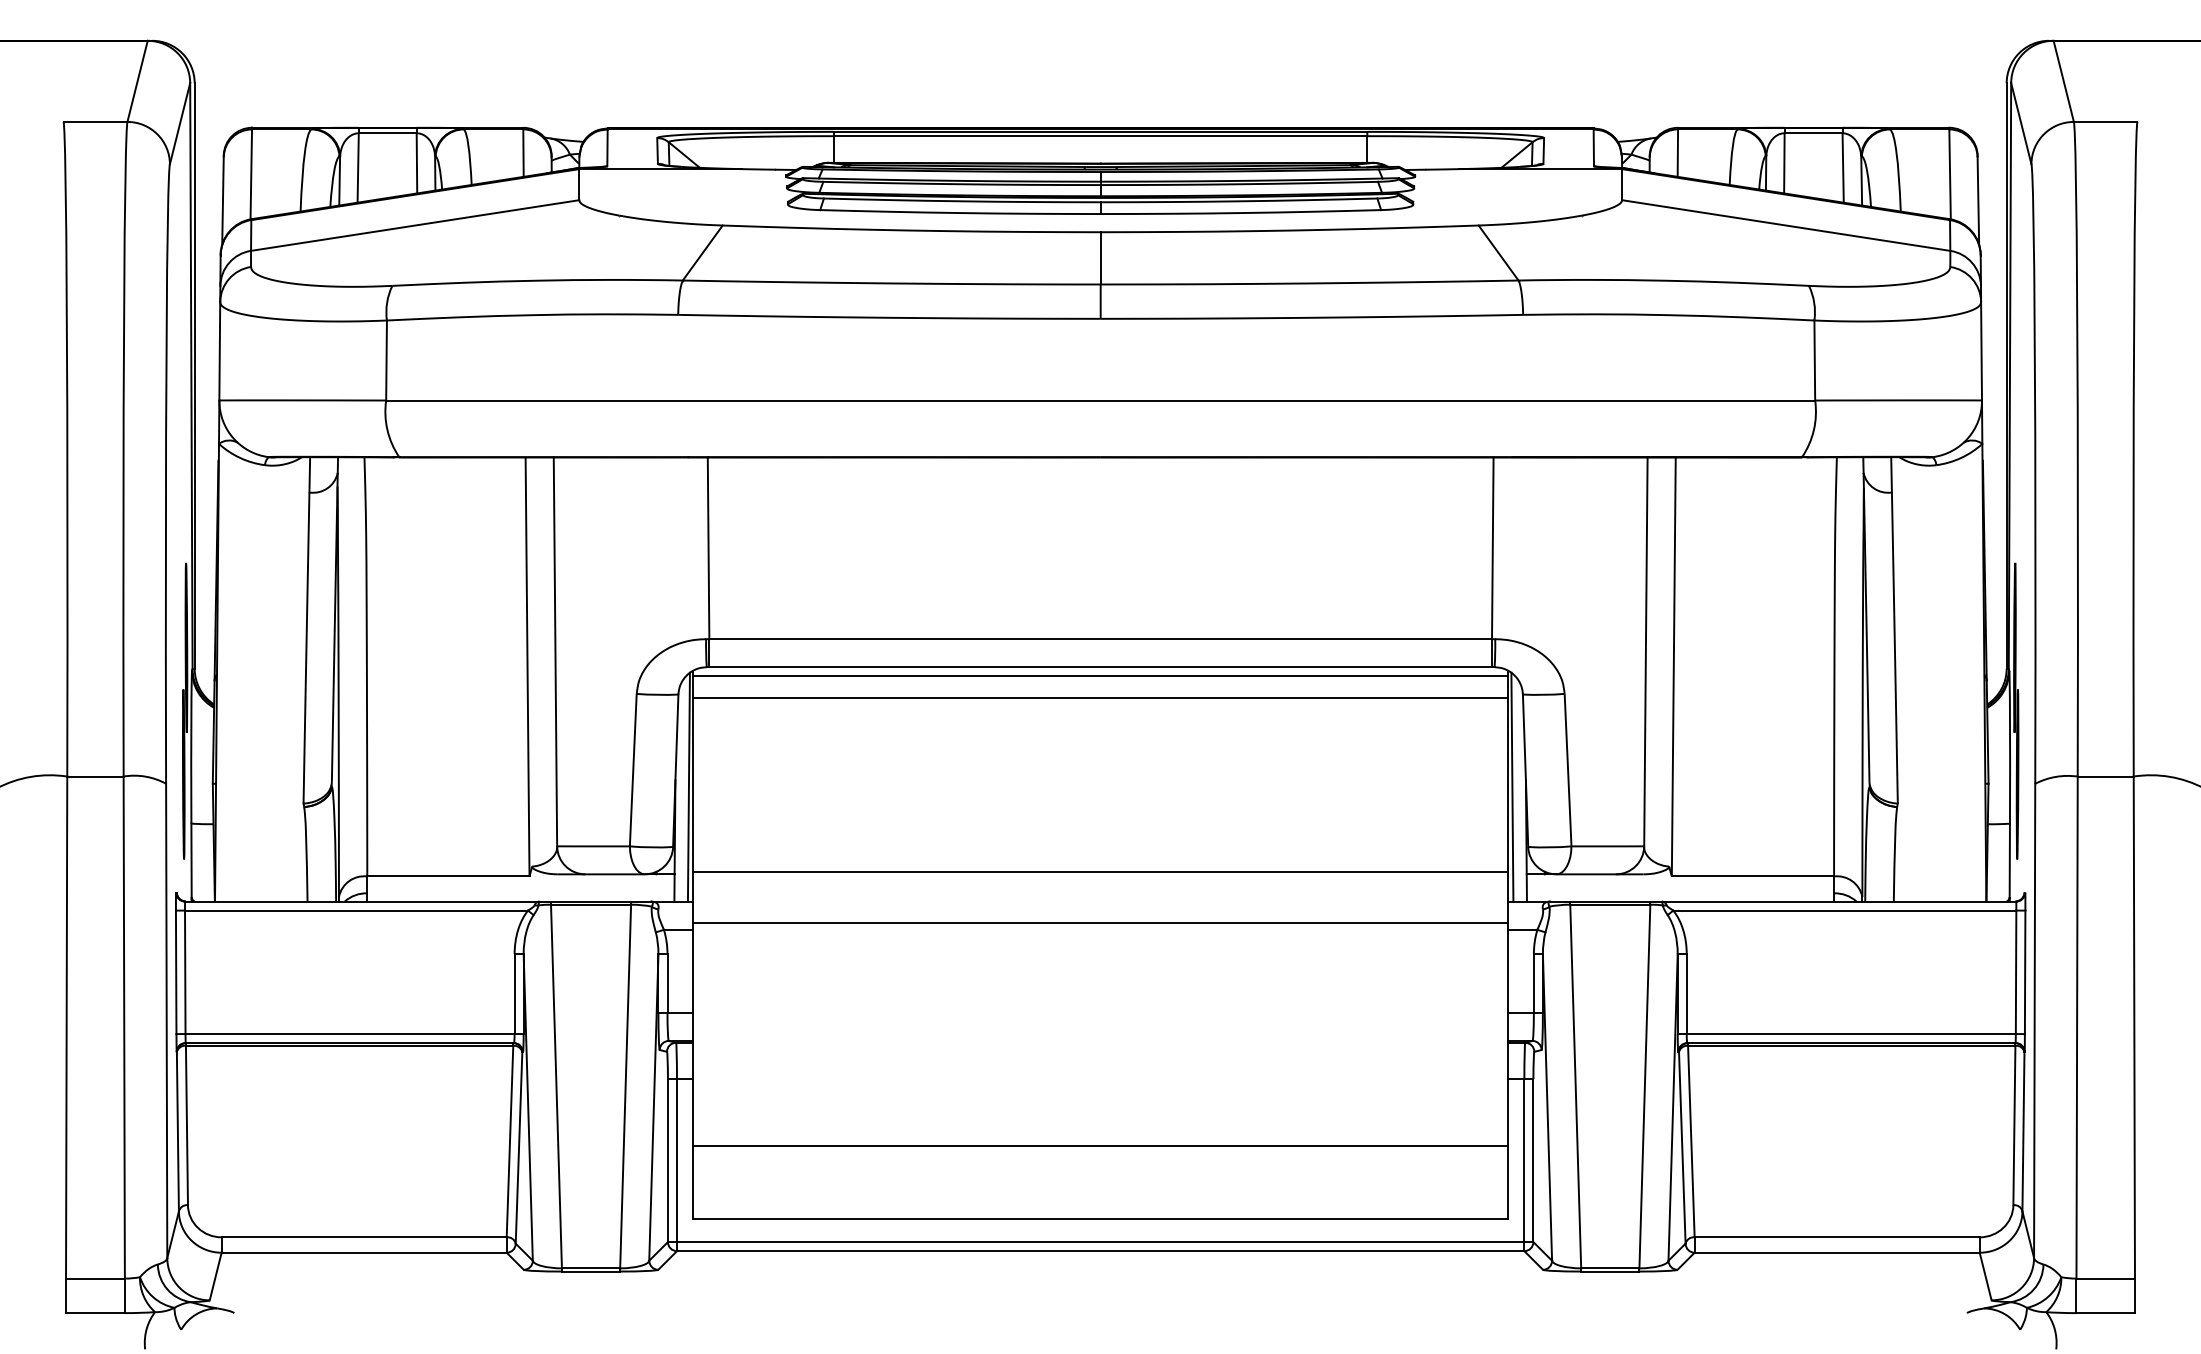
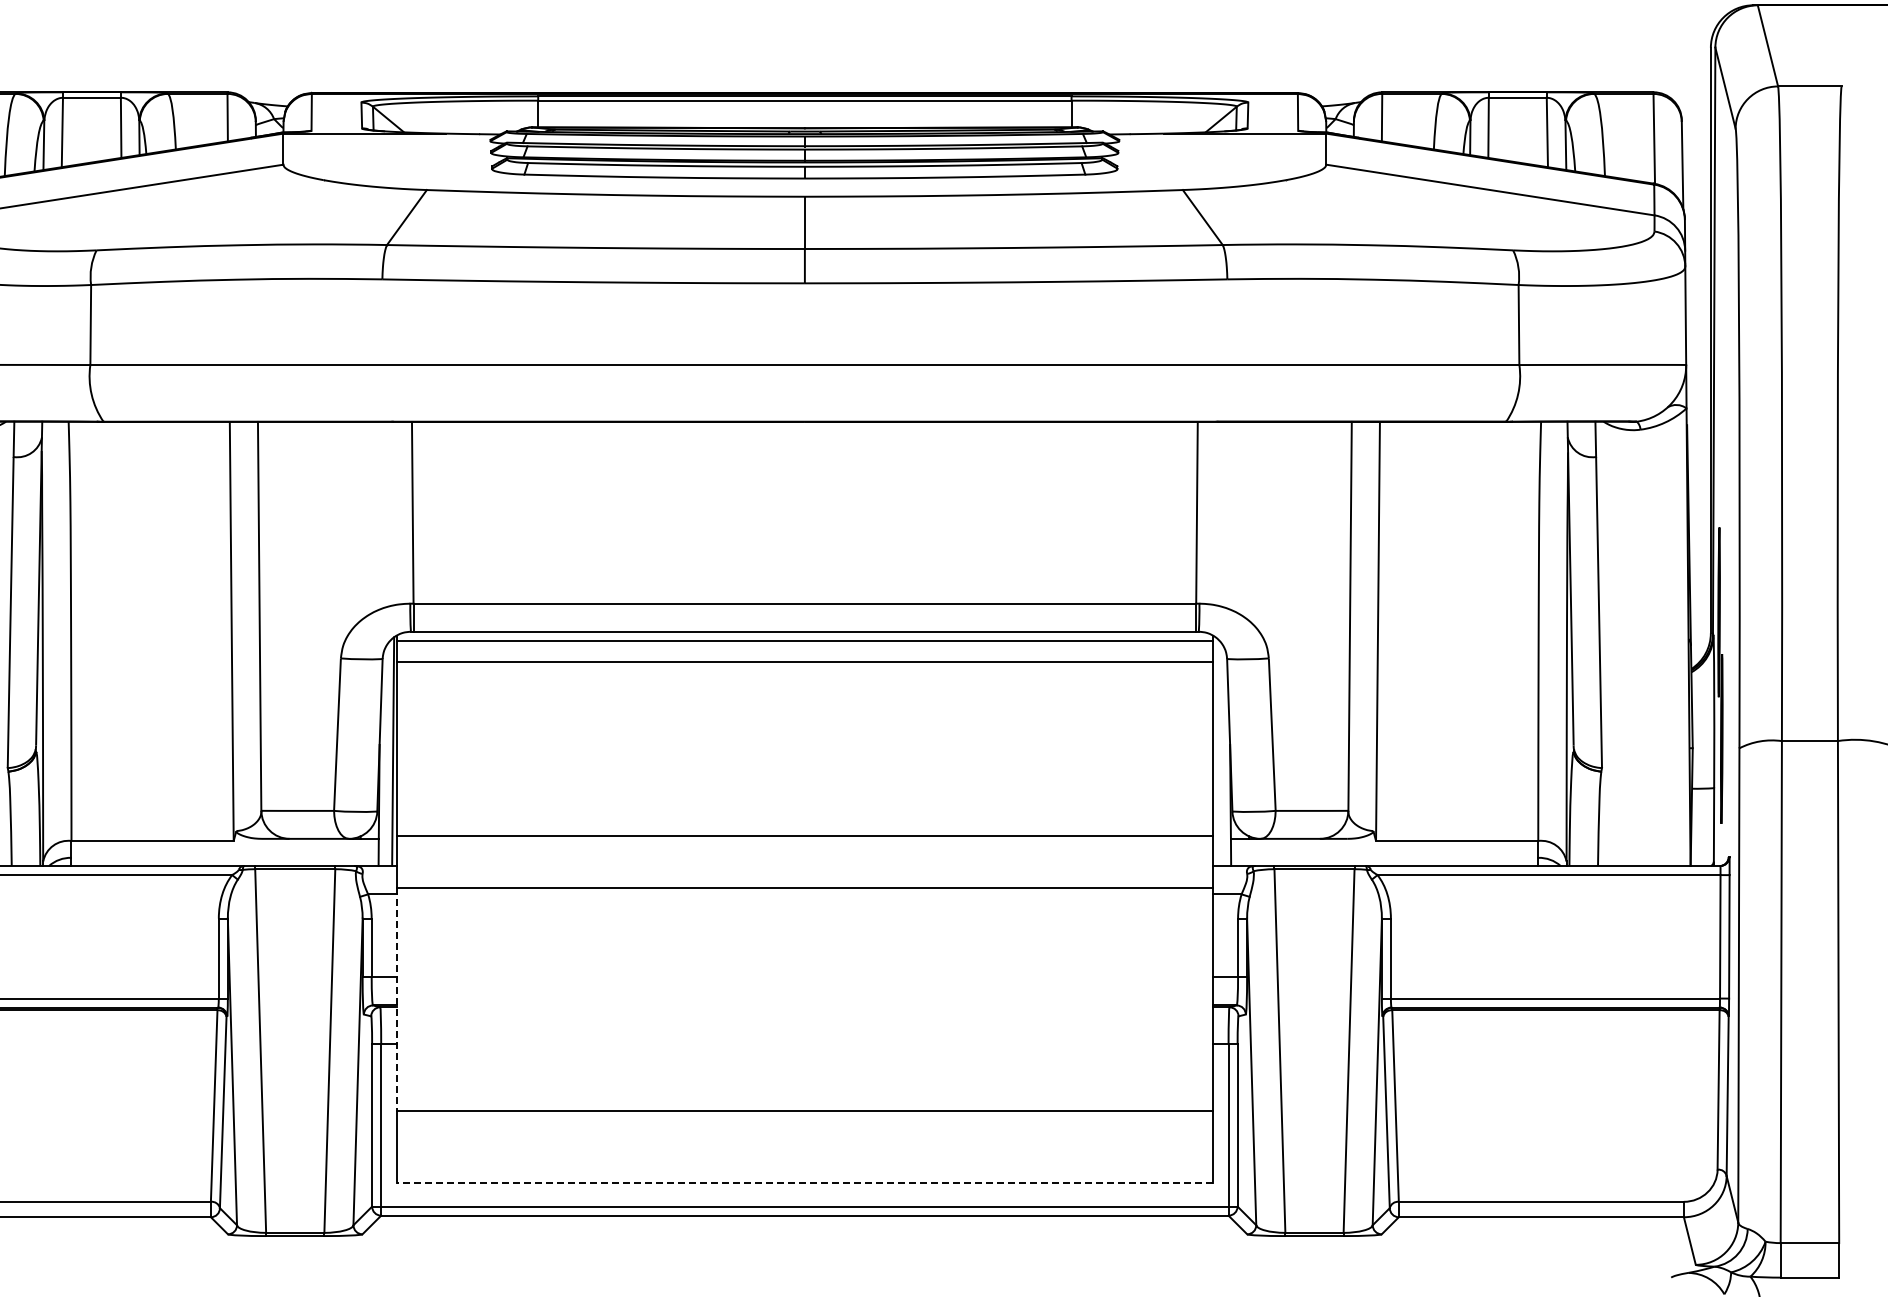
line: (1512, 786) -> (1216, 751), removed
line: (692, 1034) -> (396, 999), solid -> dashed
line: (1100, 1218) -> (804, 1183), solid -> dashed

